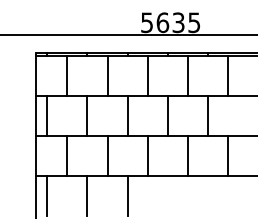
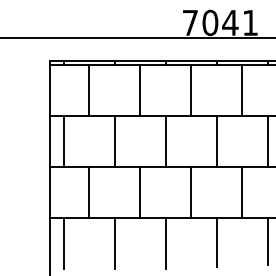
text: (170, 22) -> (220, 22), 5635 -> 7041
line: (207, 194) -> (267, 241), added
line: (167, 195) -> (216, 242), added

